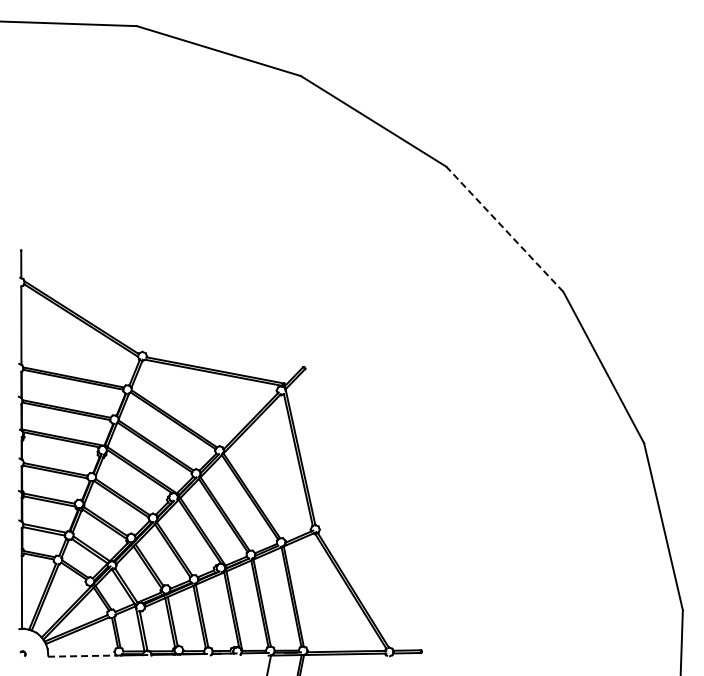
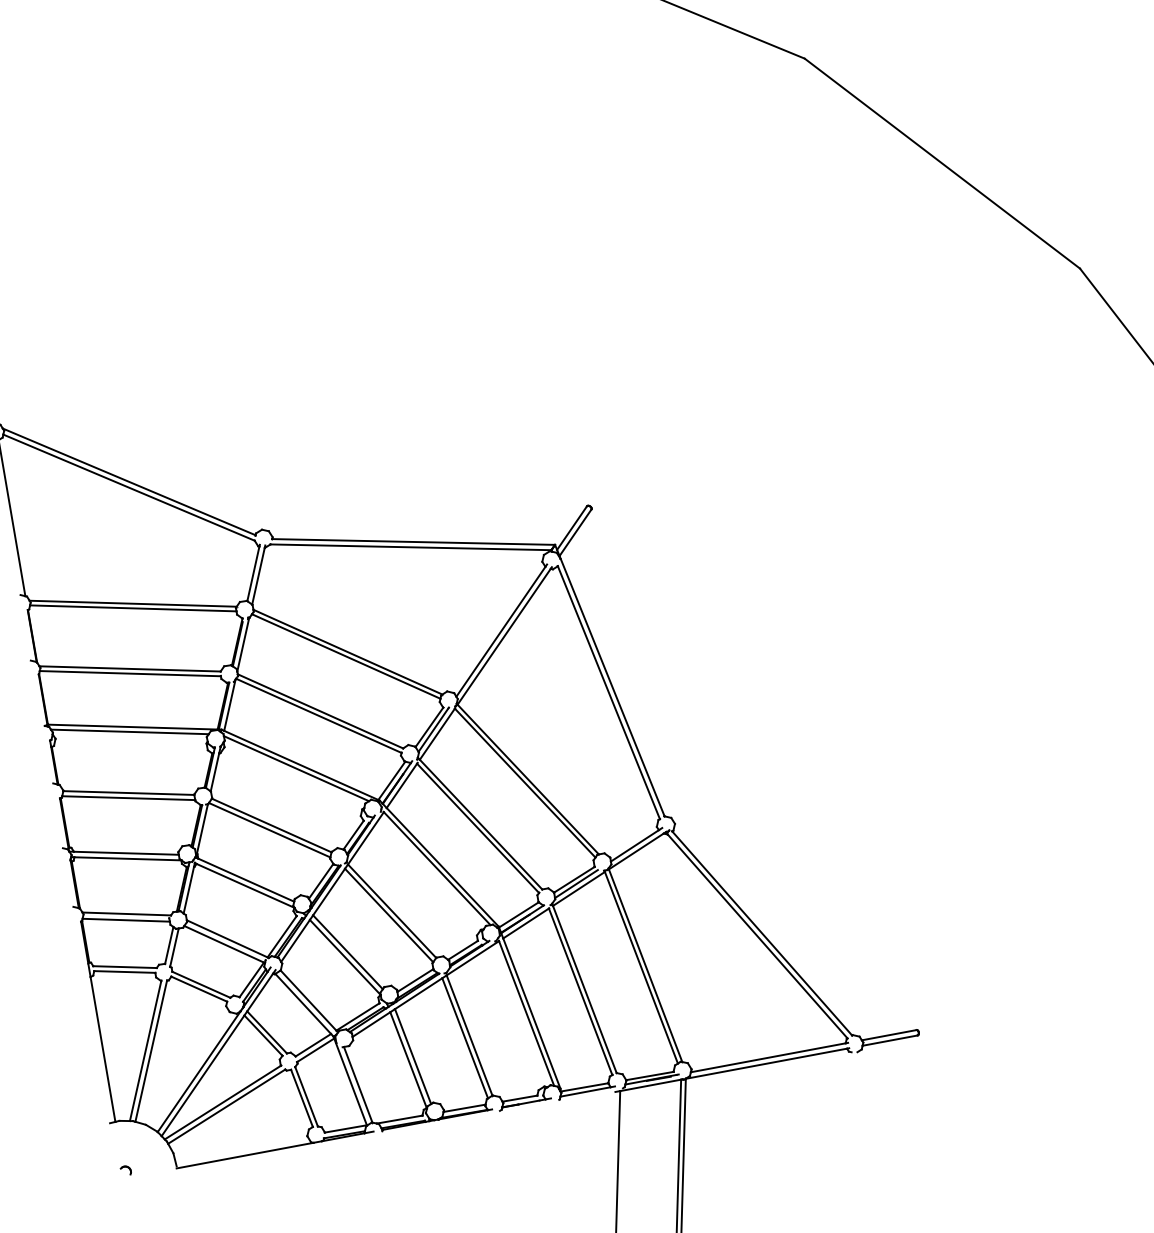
line: (504, 229) -> (941, 164), dashed -> solid
line: (83, 656) -> (247, 1156), dashed -> solid

